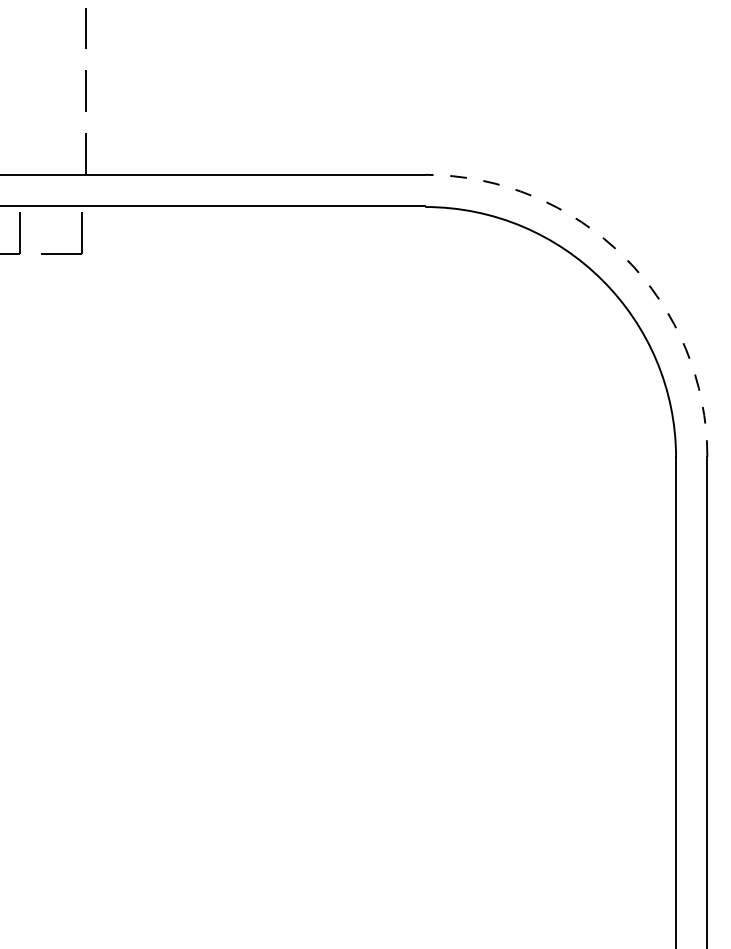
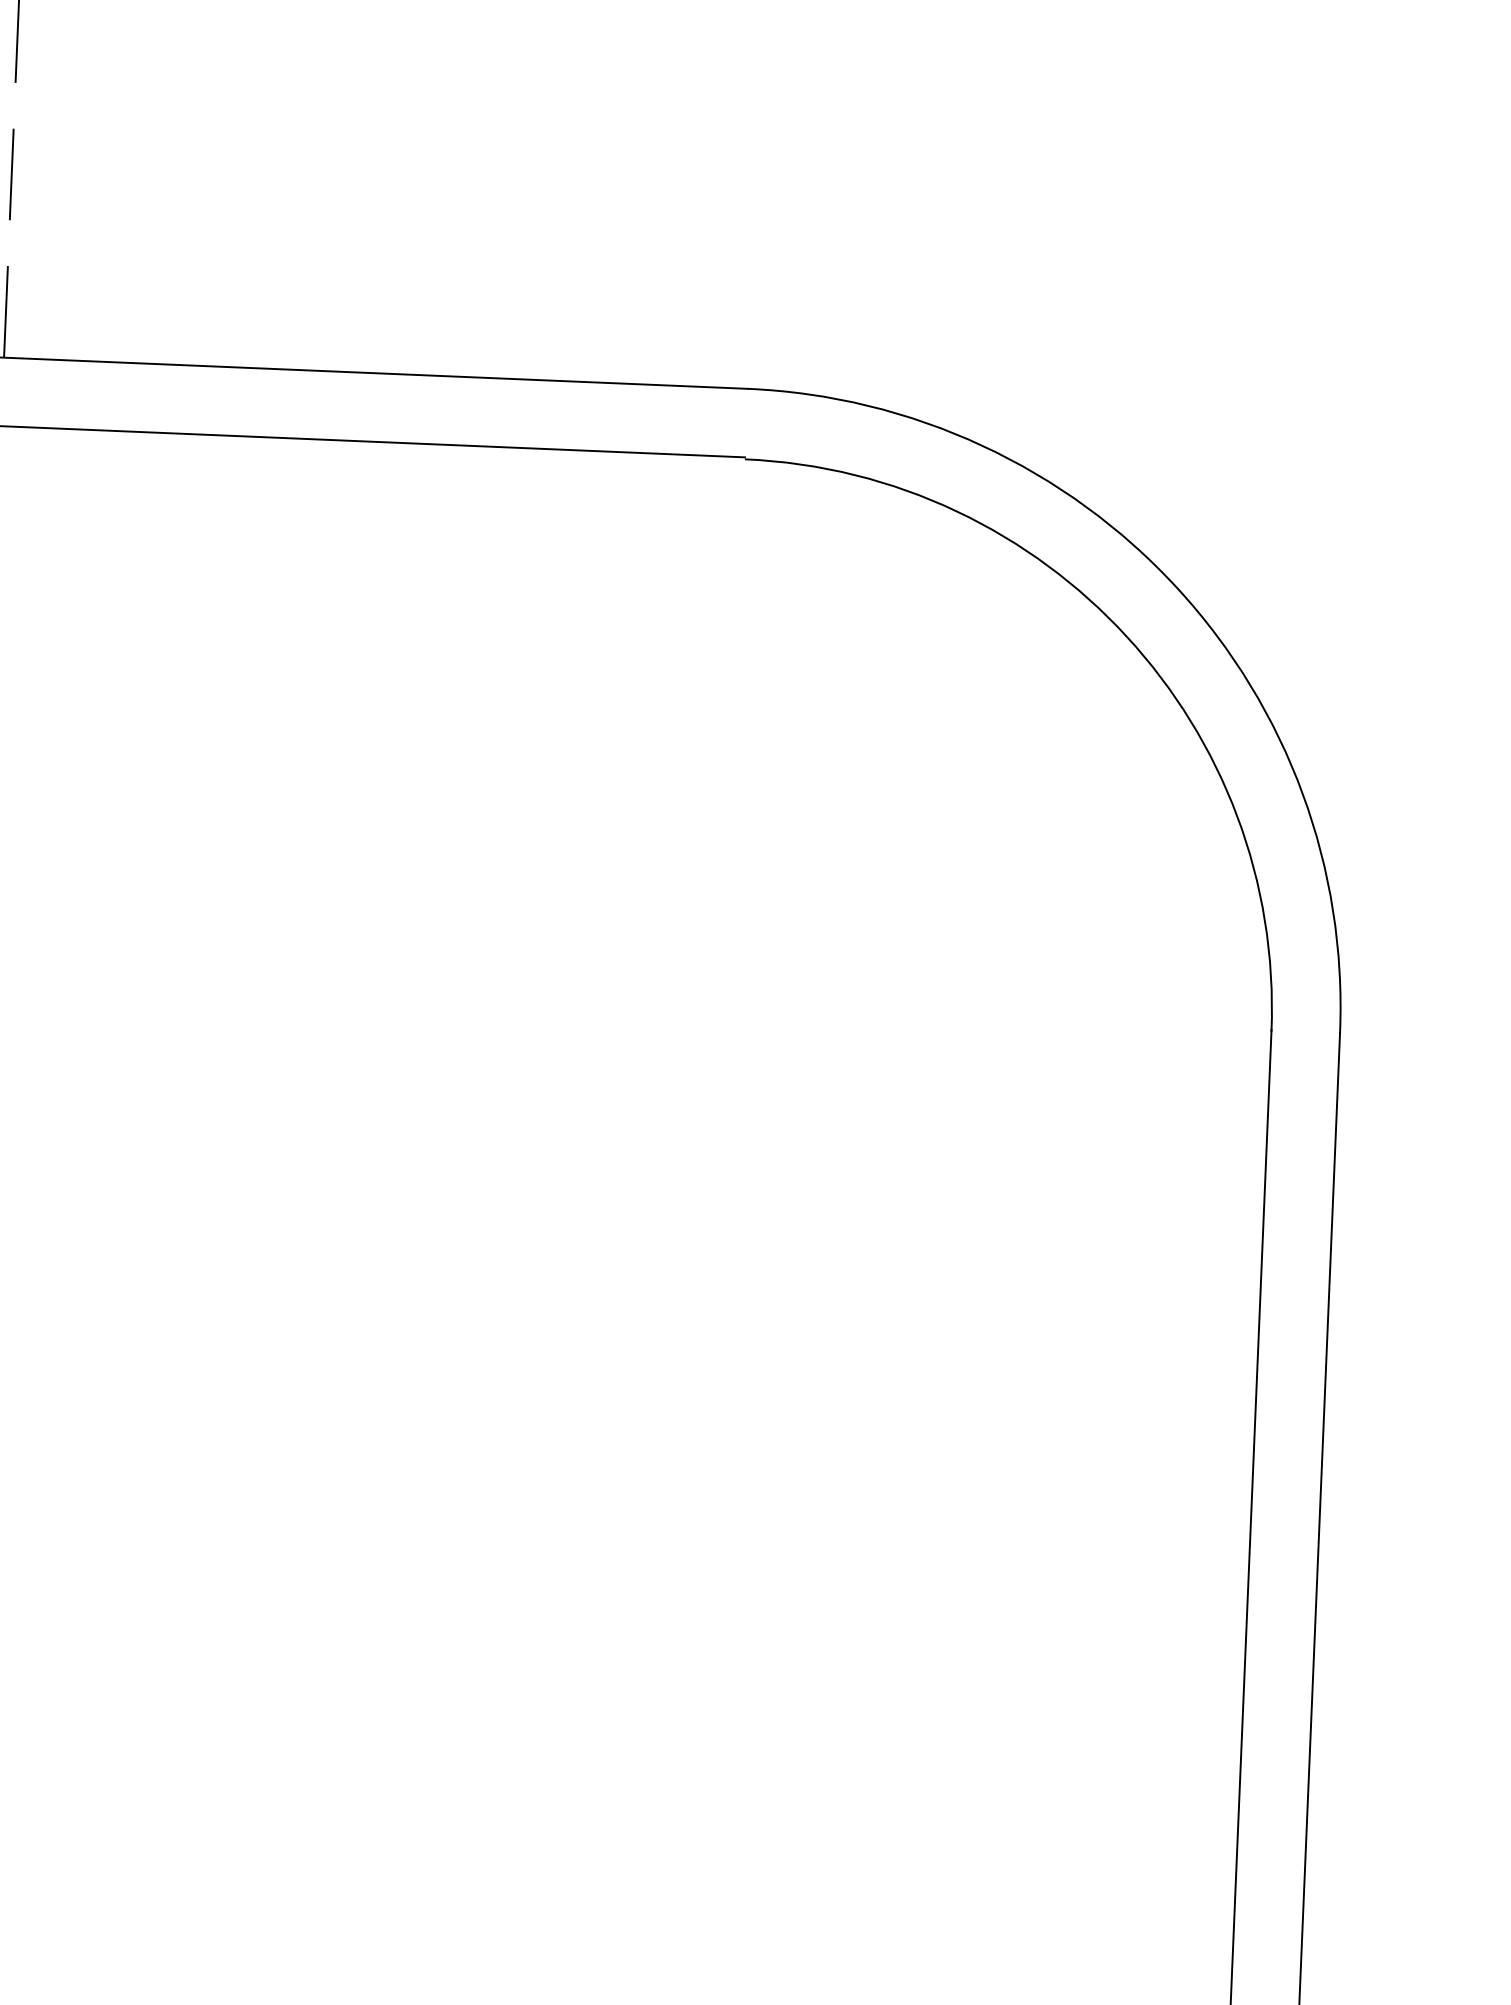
arc: (624, 257) -> (1176, 588), dashed -> solid

